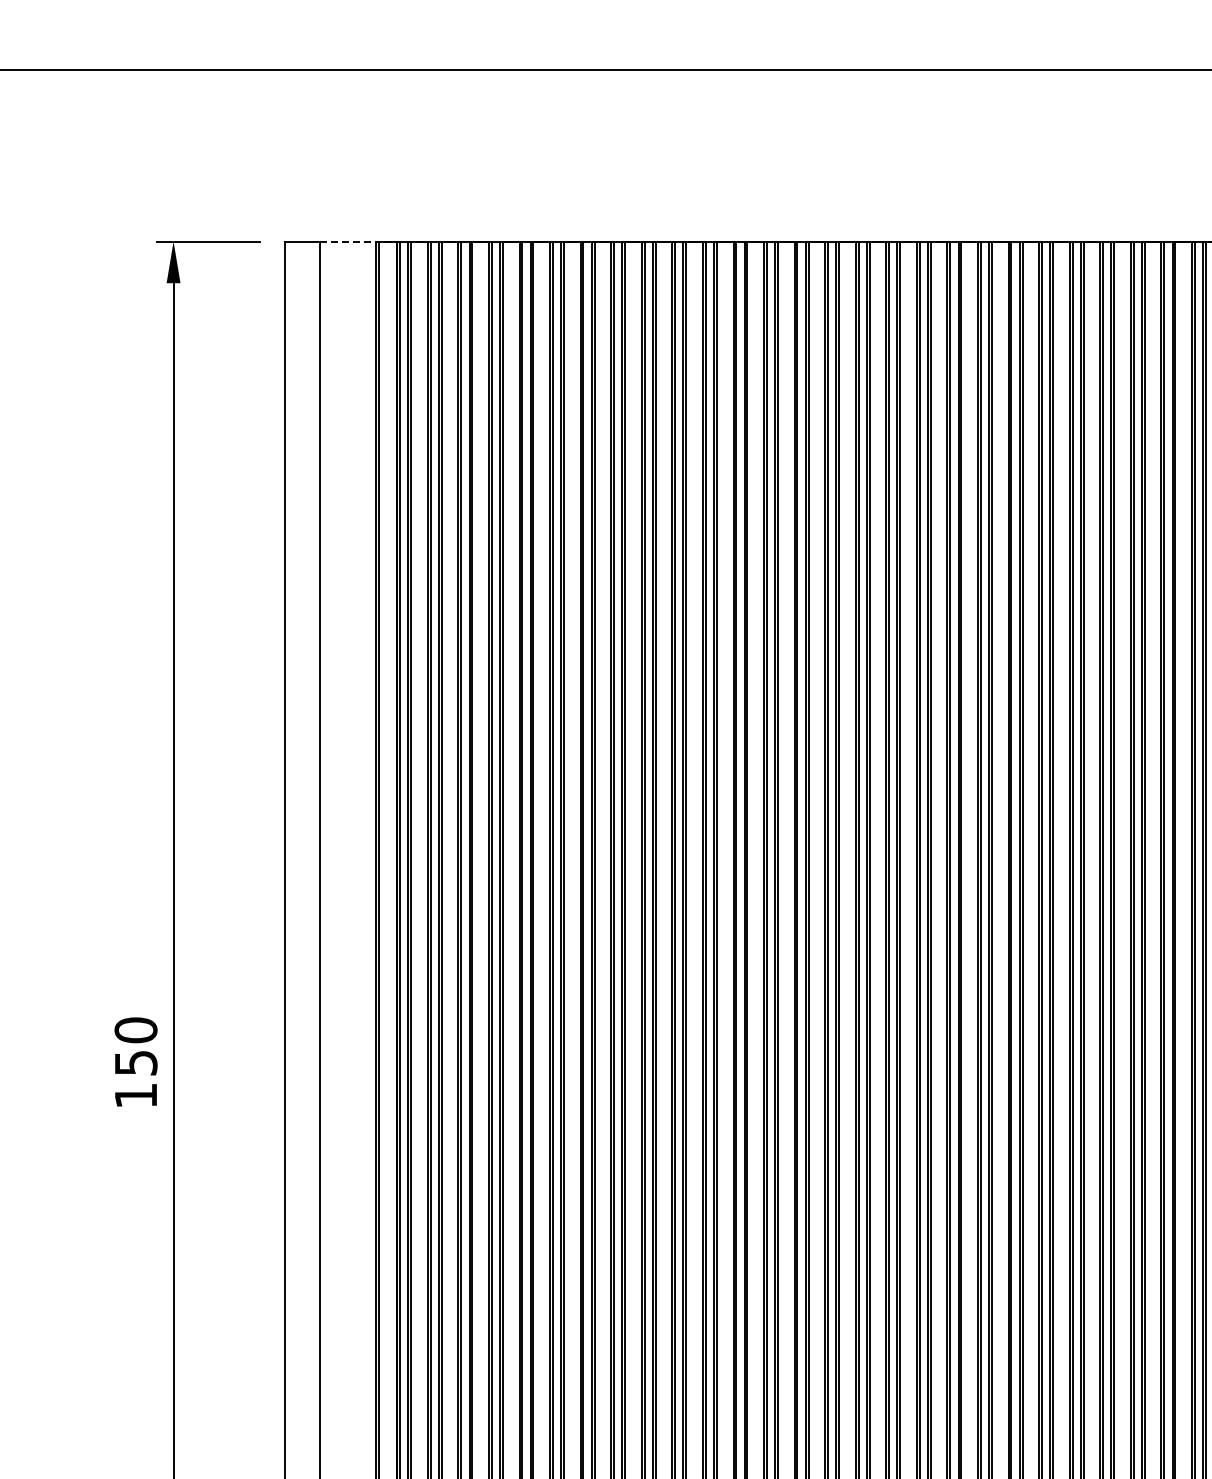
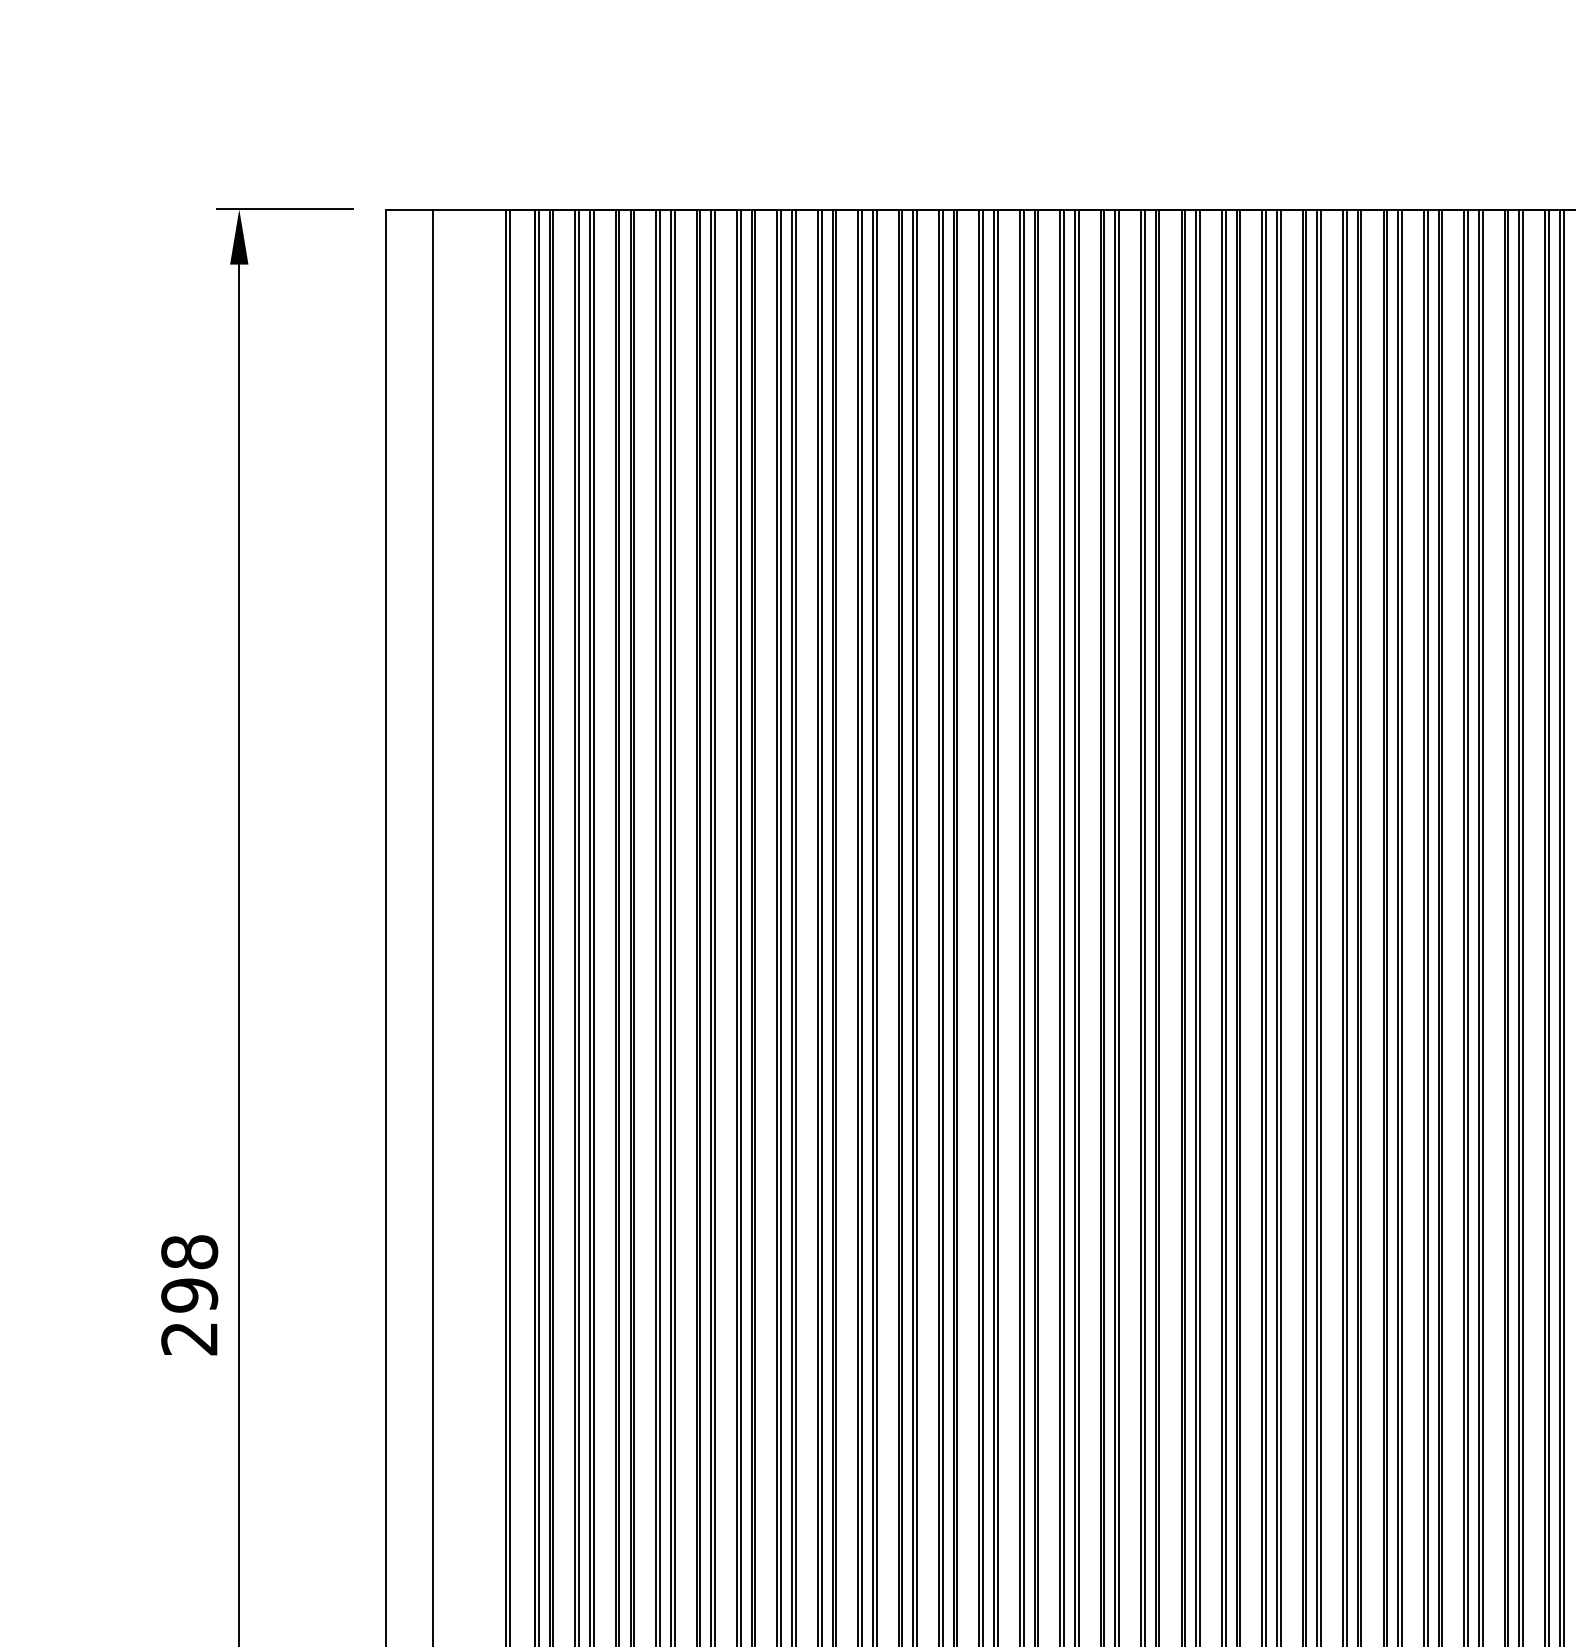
line: (347, 241) -> (469, 209), dashed -> solid
text: (135, 1062) -> (188, 1294), 150 -> 298

